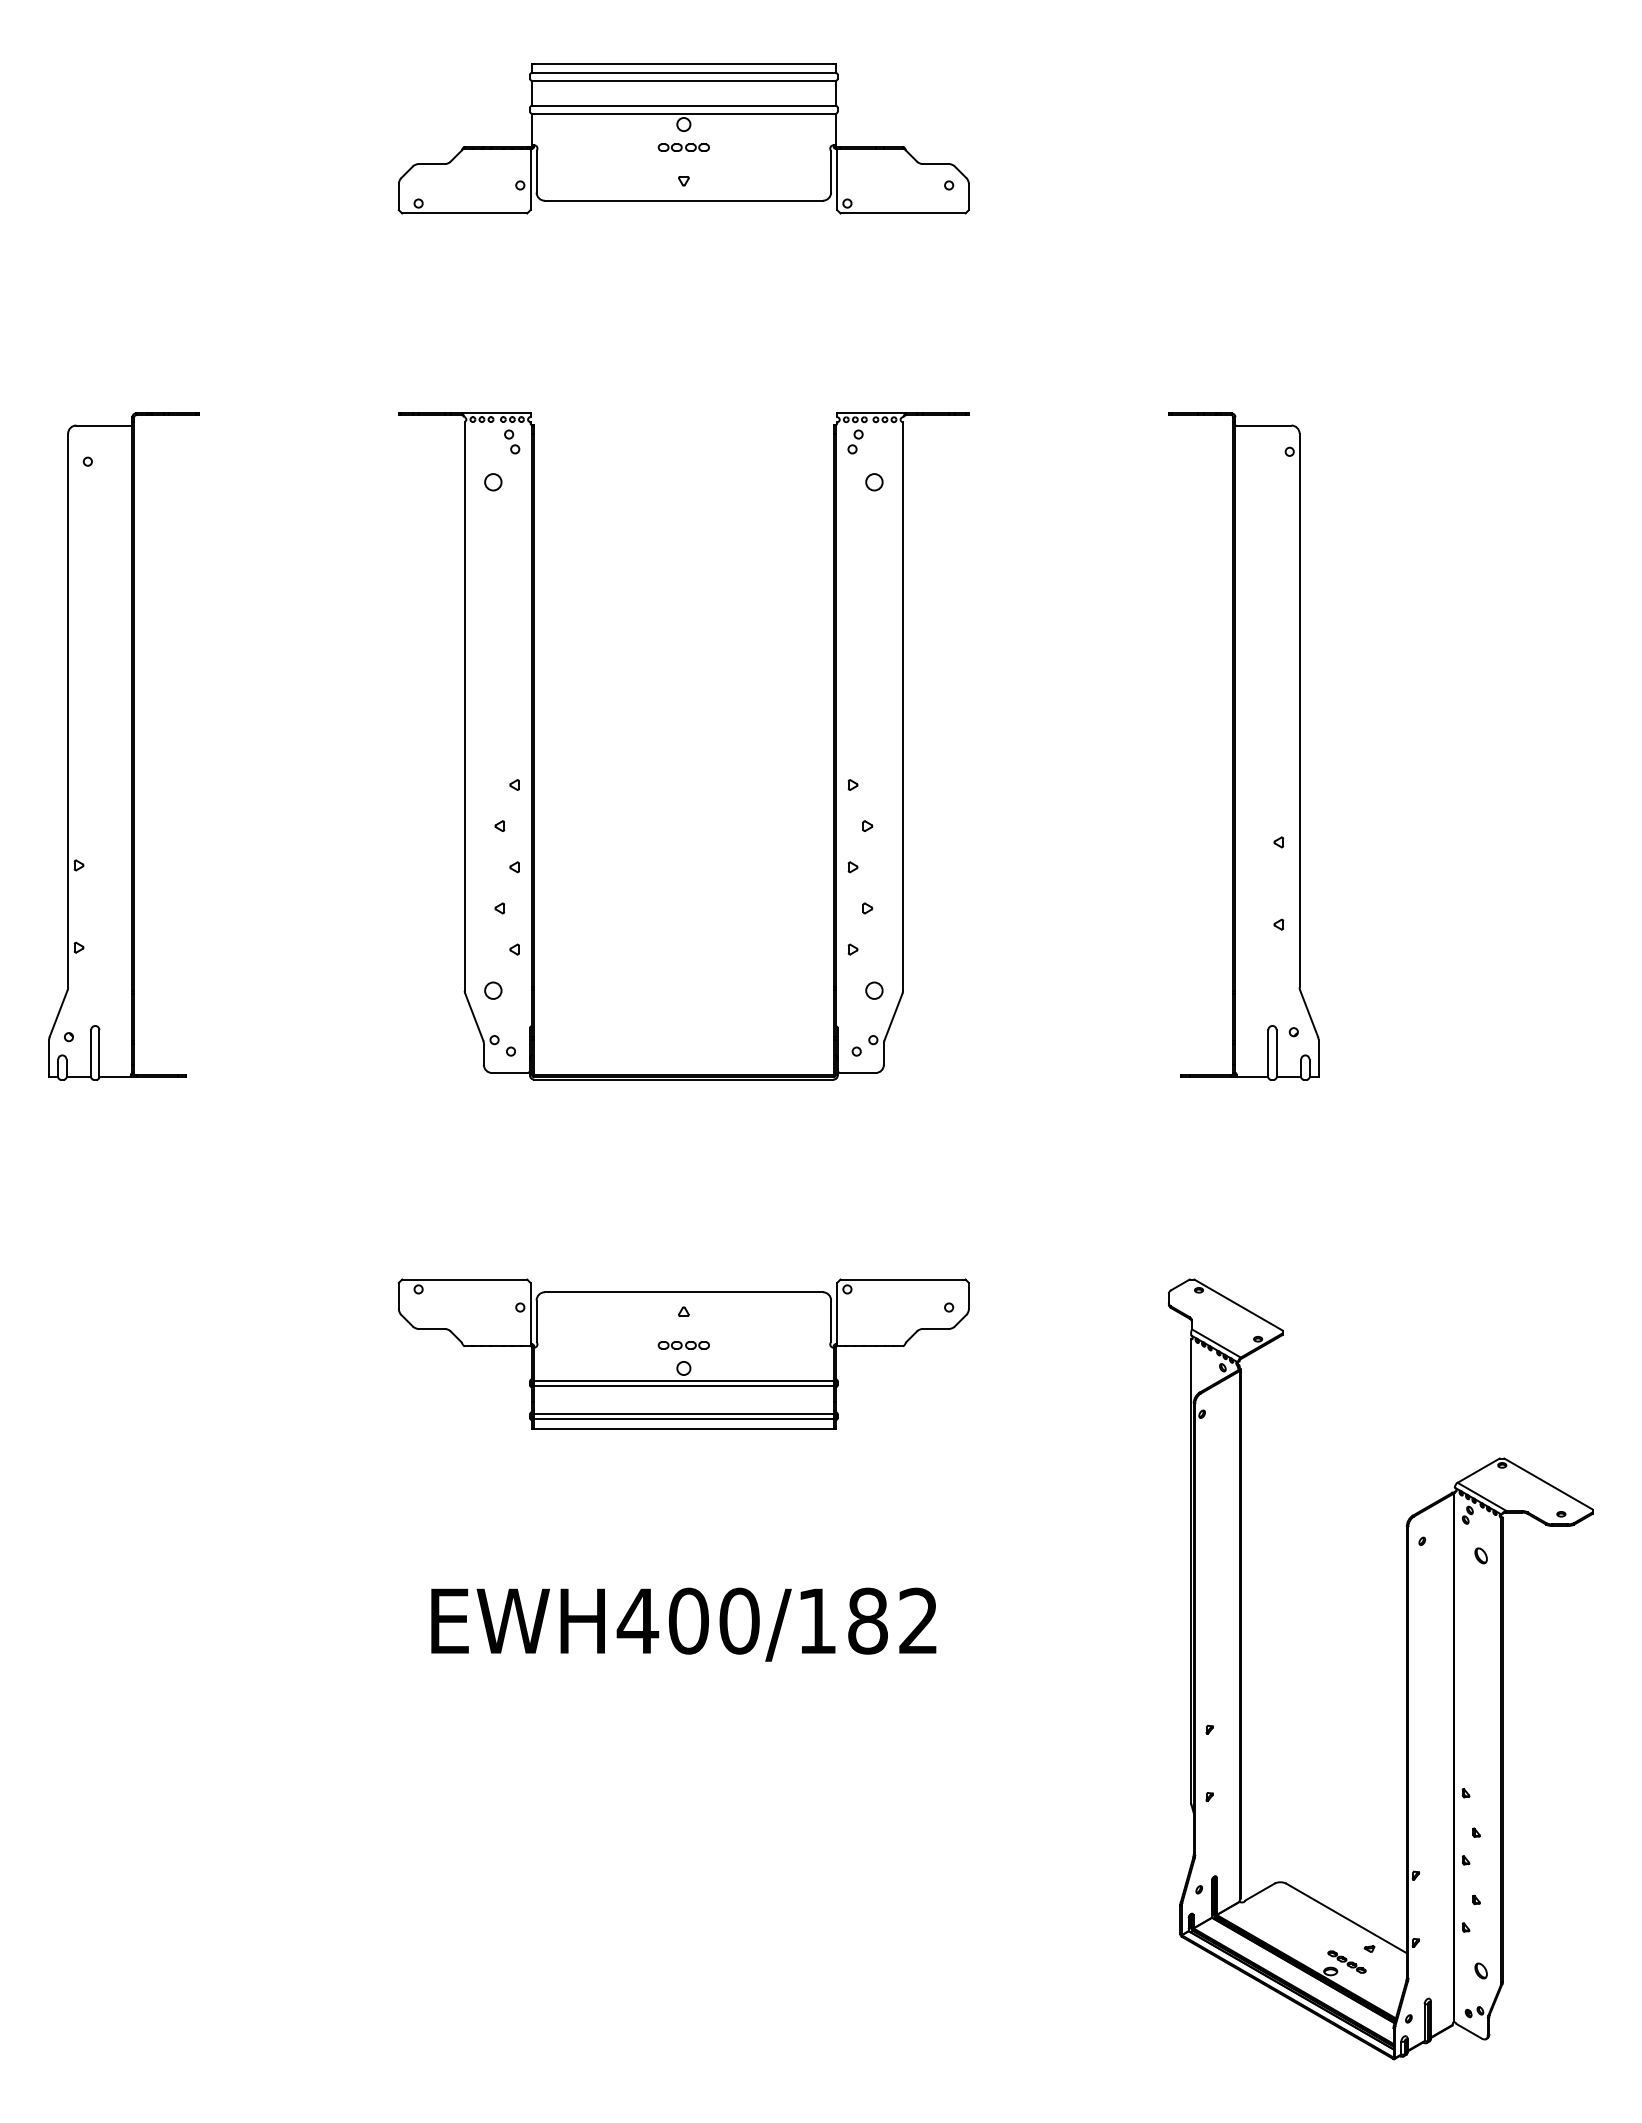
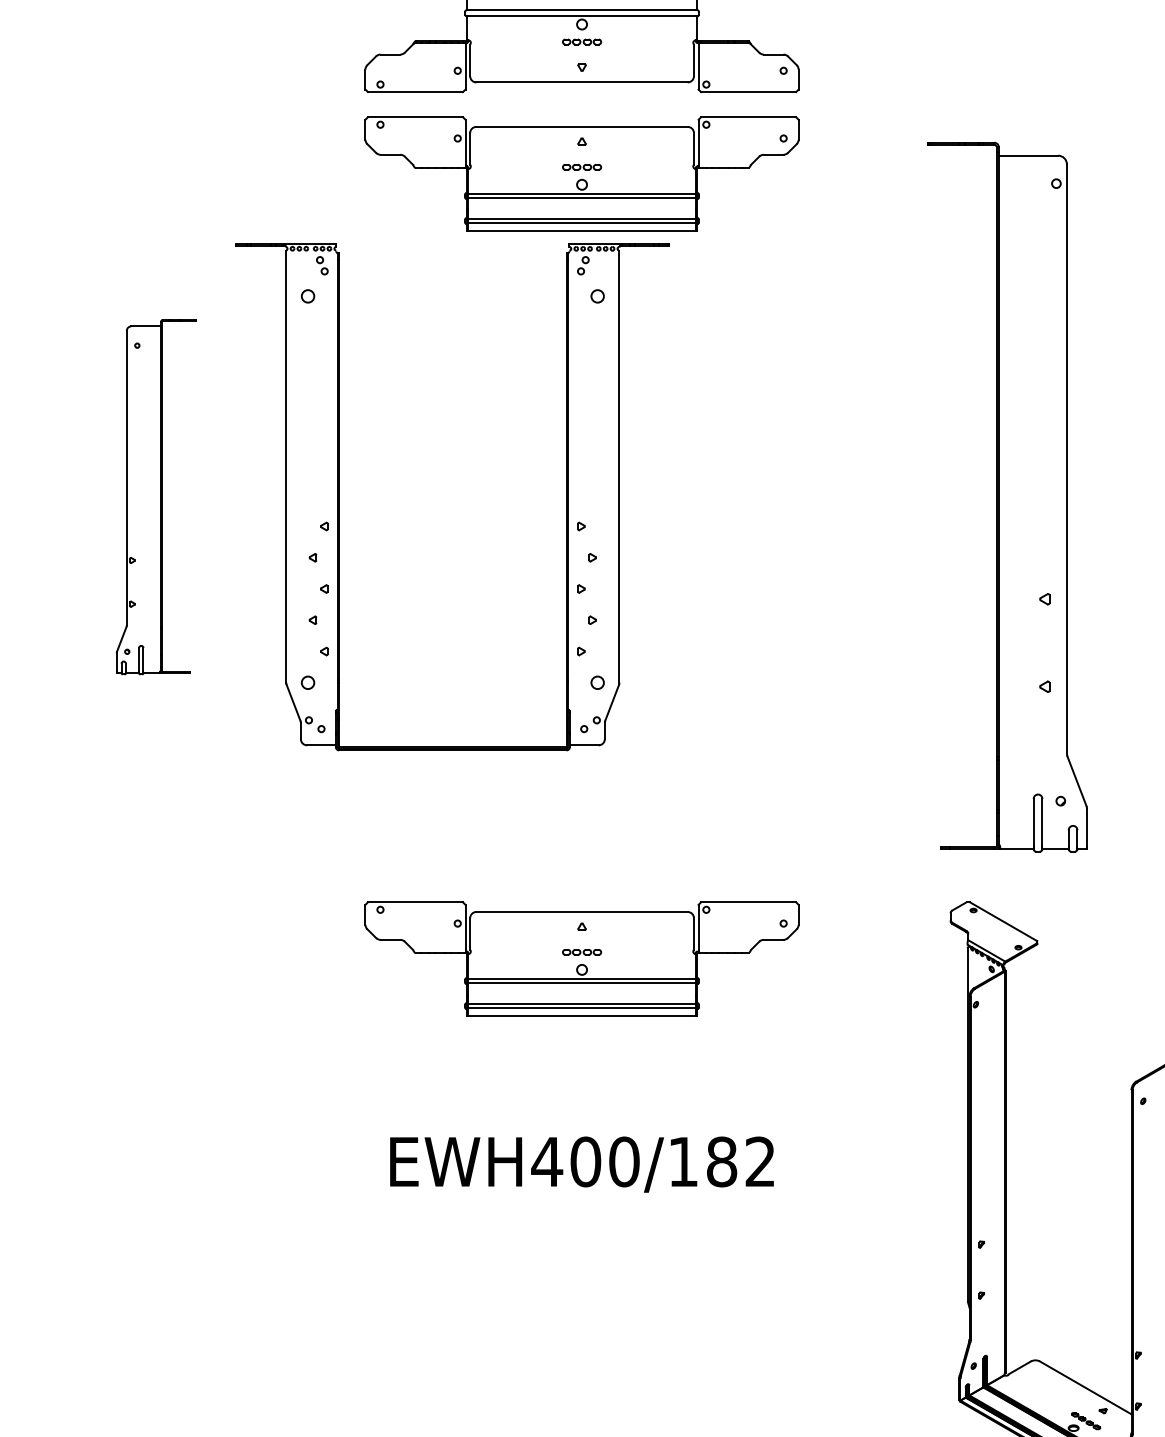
part: (683, 320) -> (581, 173), added
part: (123, 746) -> (156, 497), size x0.7
part: (534, 746) -> (339, 497), moved
part: (1243, 746) -> (1007, 497), size x1.4

